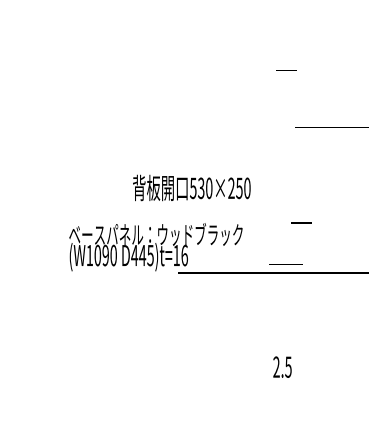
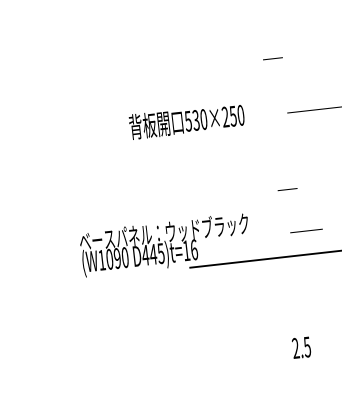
text: (191, 187) -> (186, 120), moved
line: (301, 222) -> (287, 189), moved
line: (285, 264) -> (306, 231), moved

